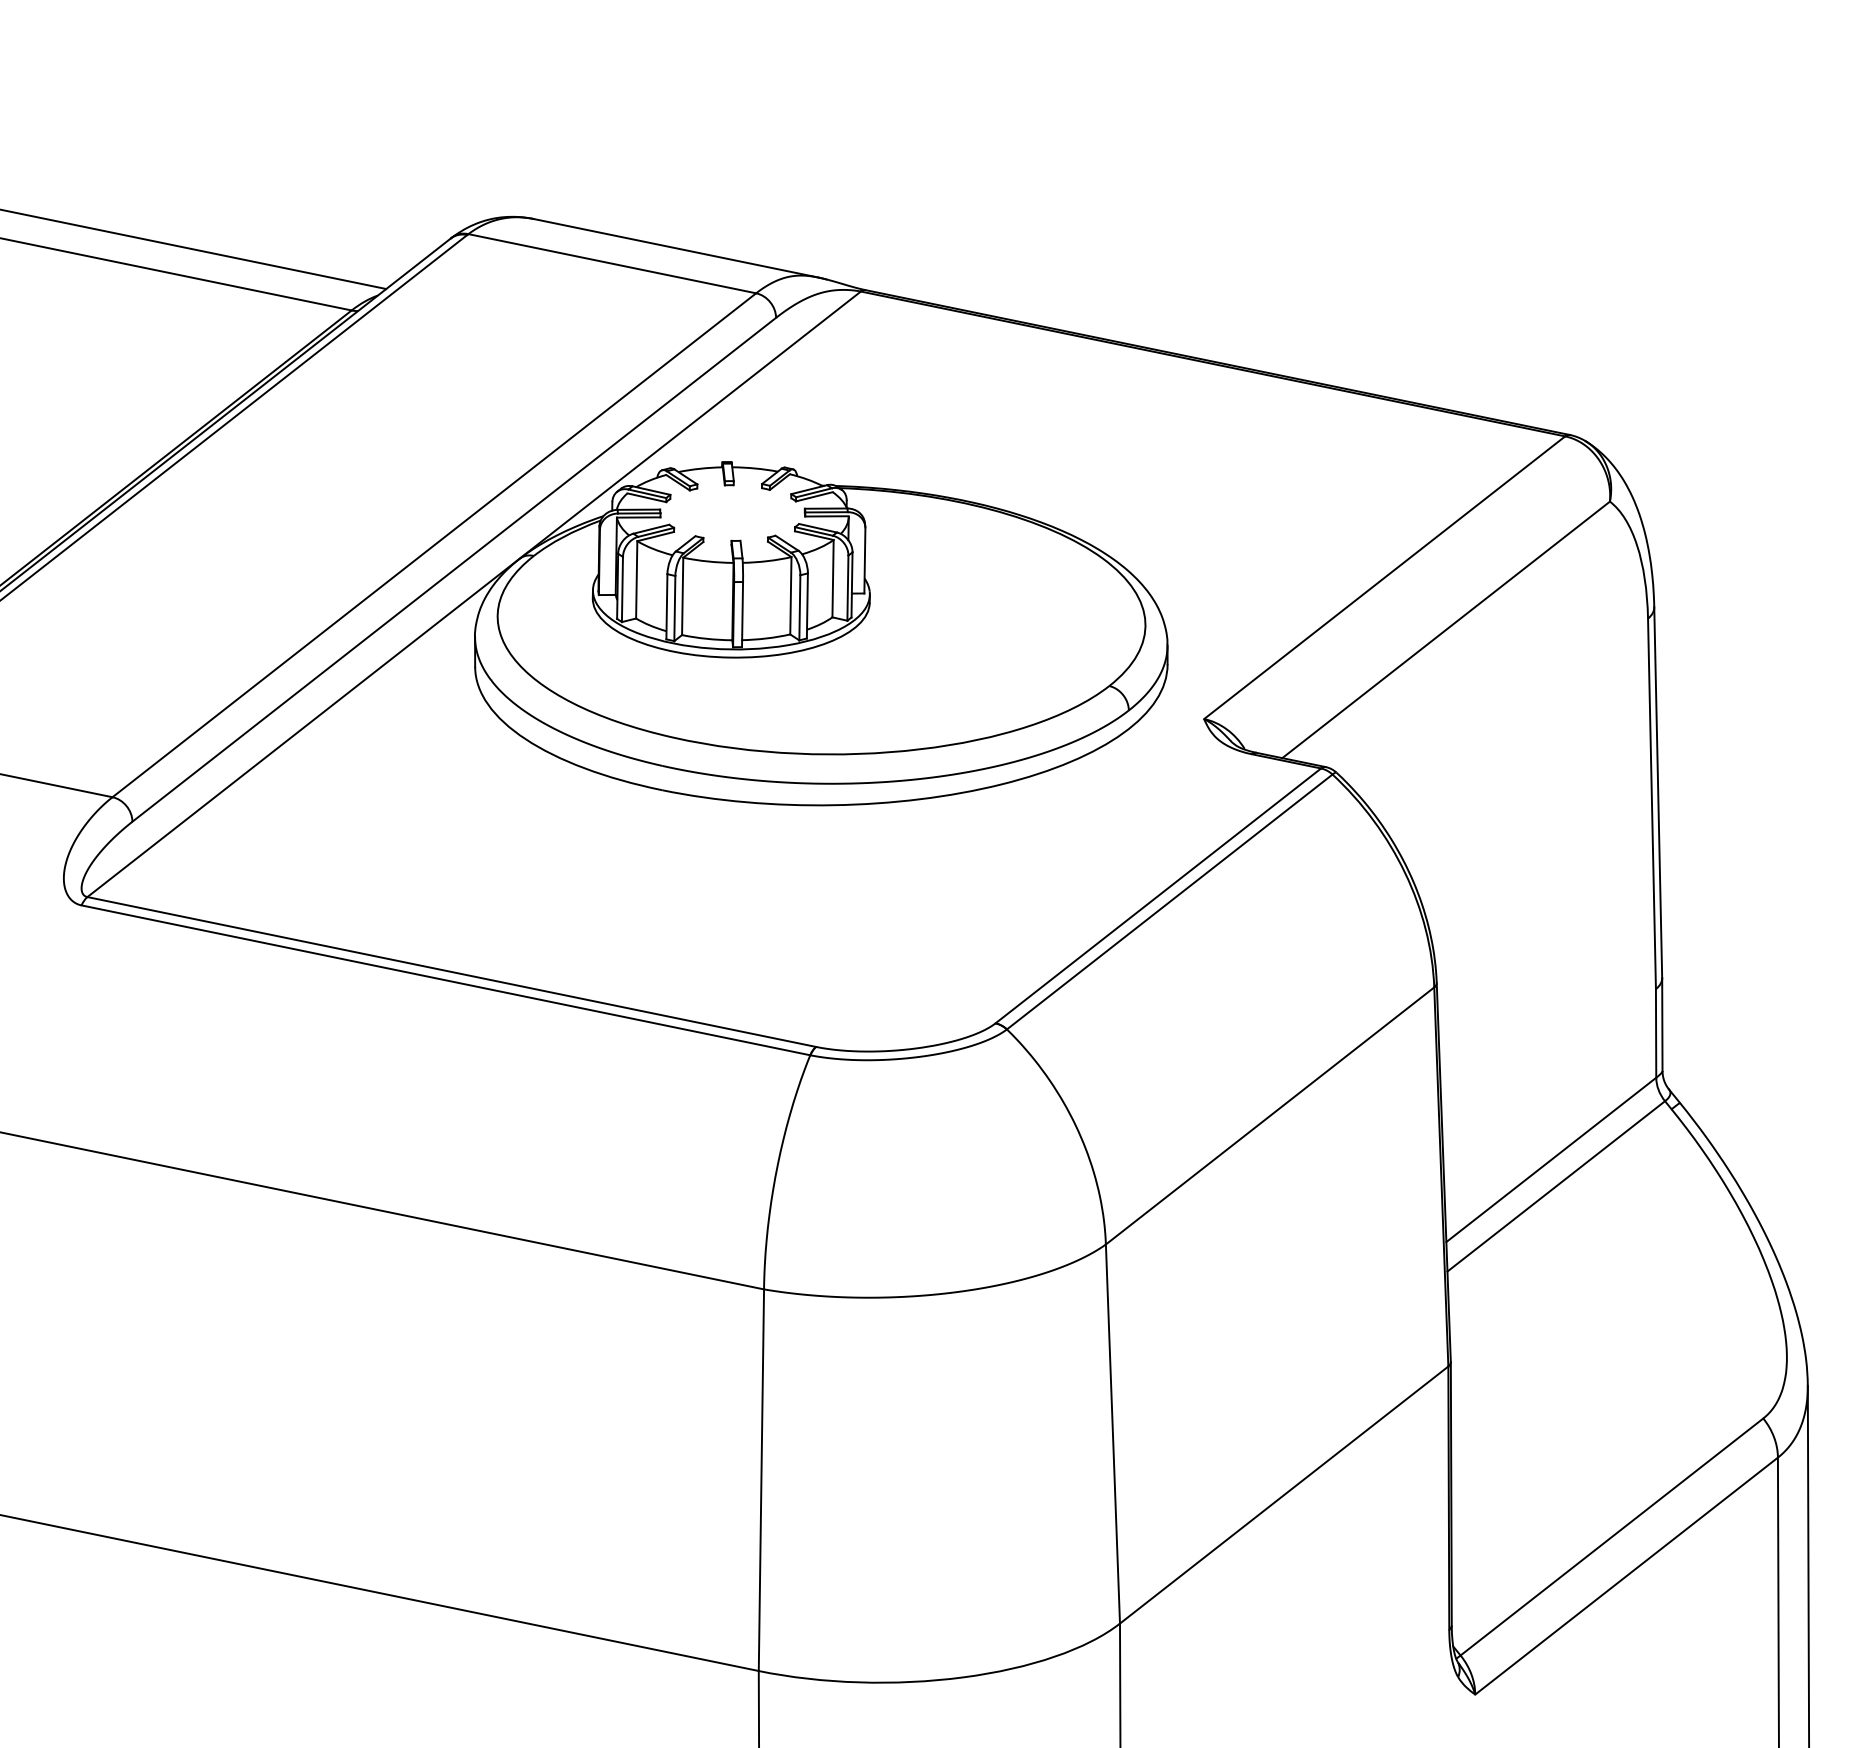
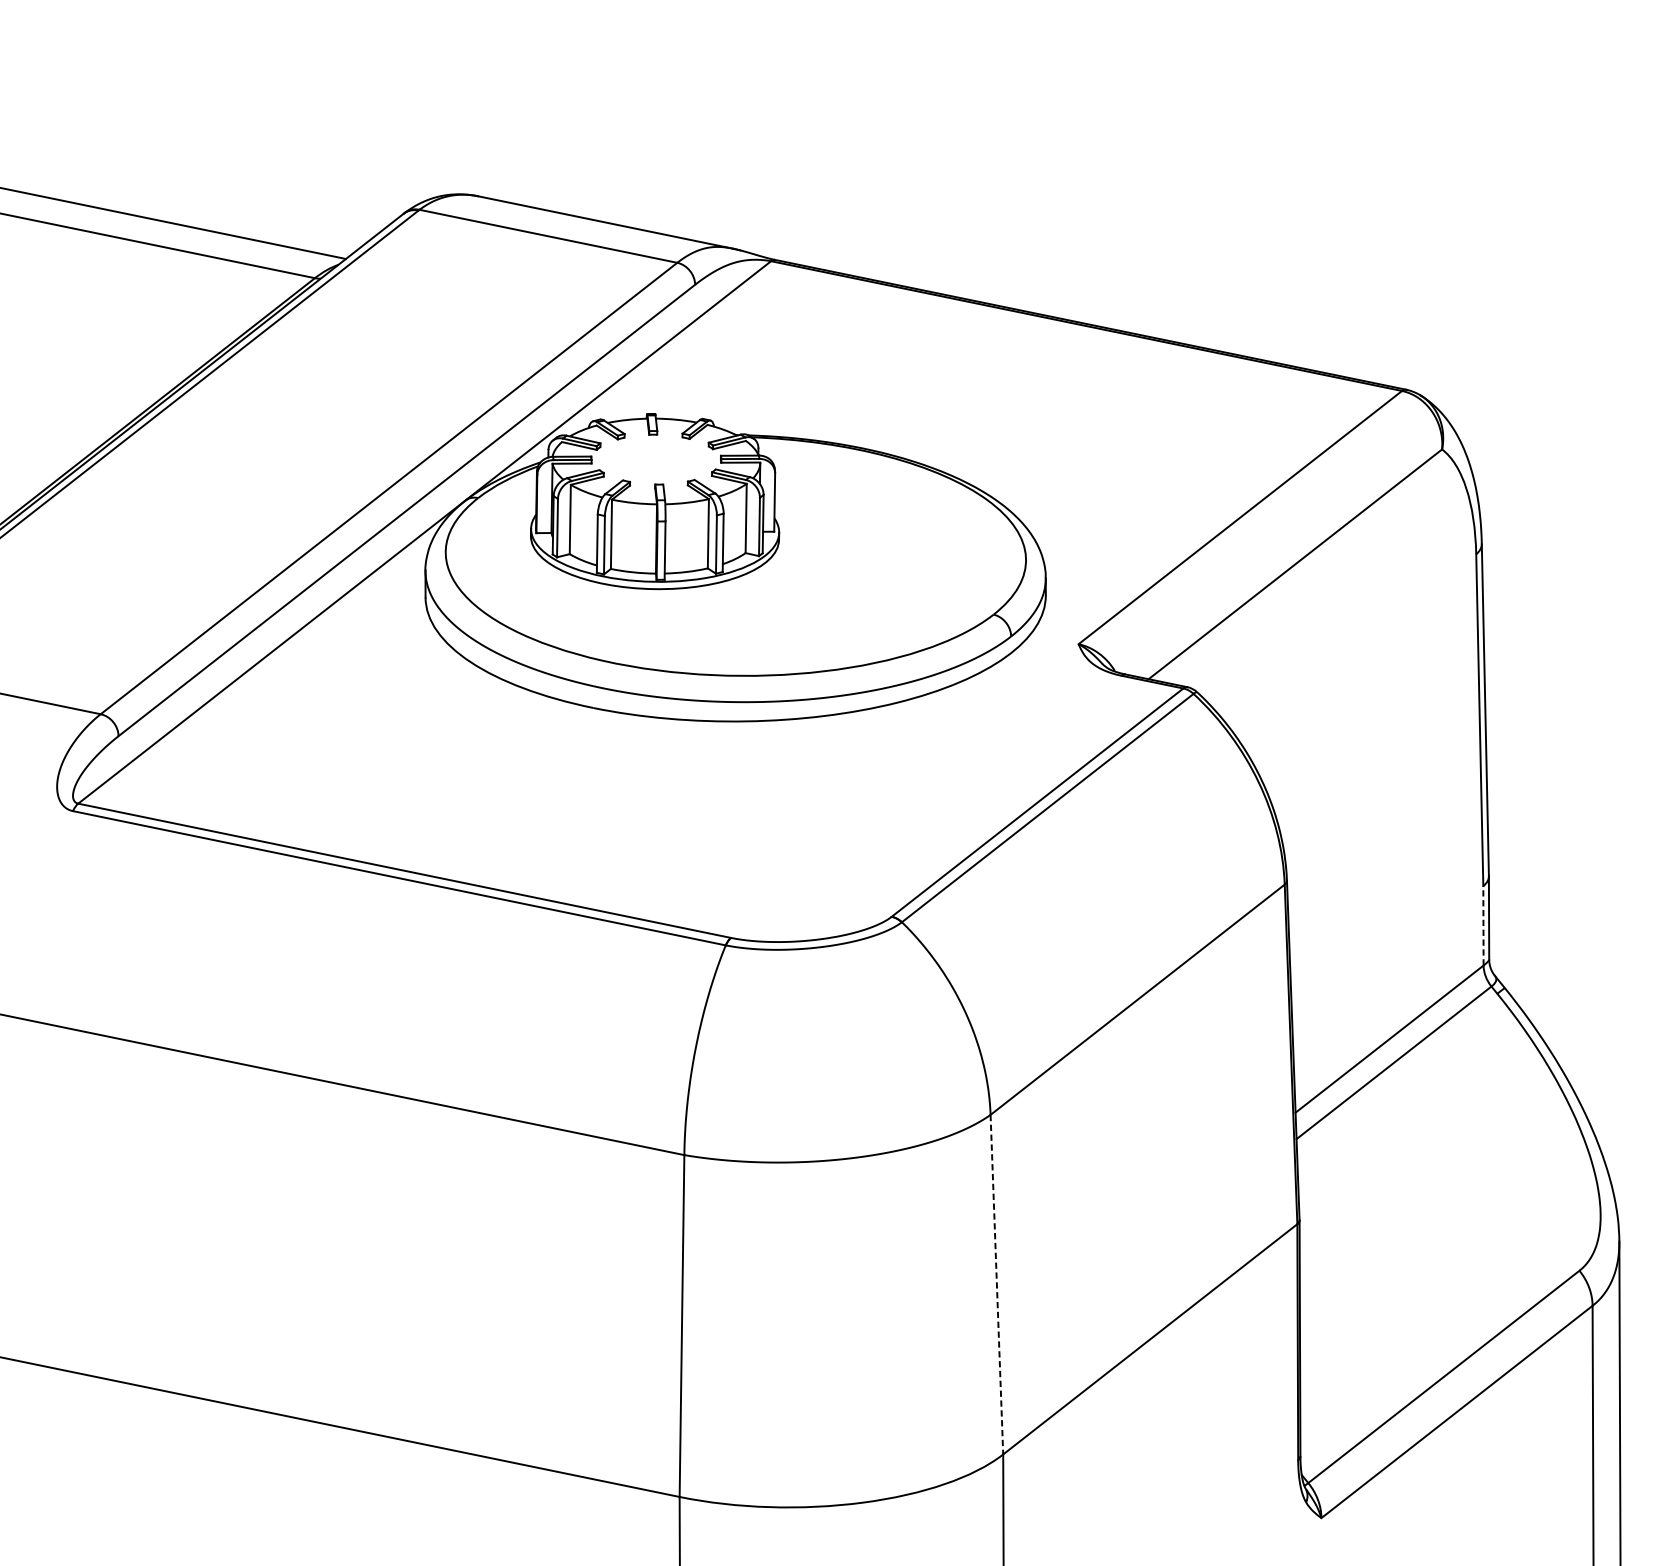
line: (1656, 1032) -> (1483, 924), solid -> dashed
line: (1112, 1434) -> (996, 1285), solid -> dashed

